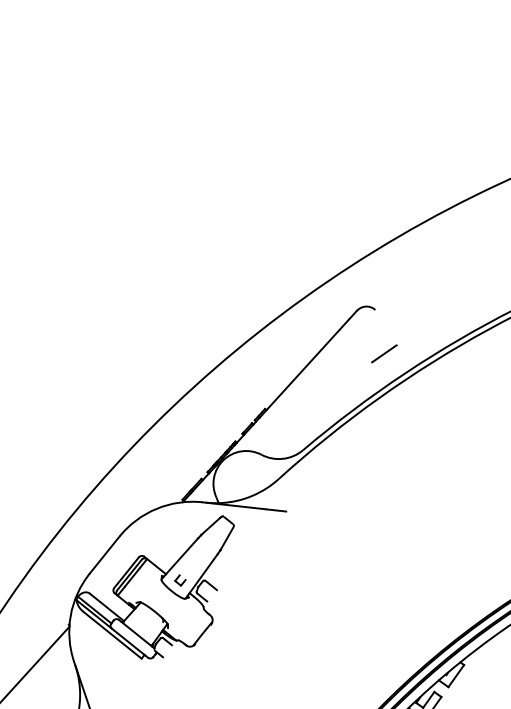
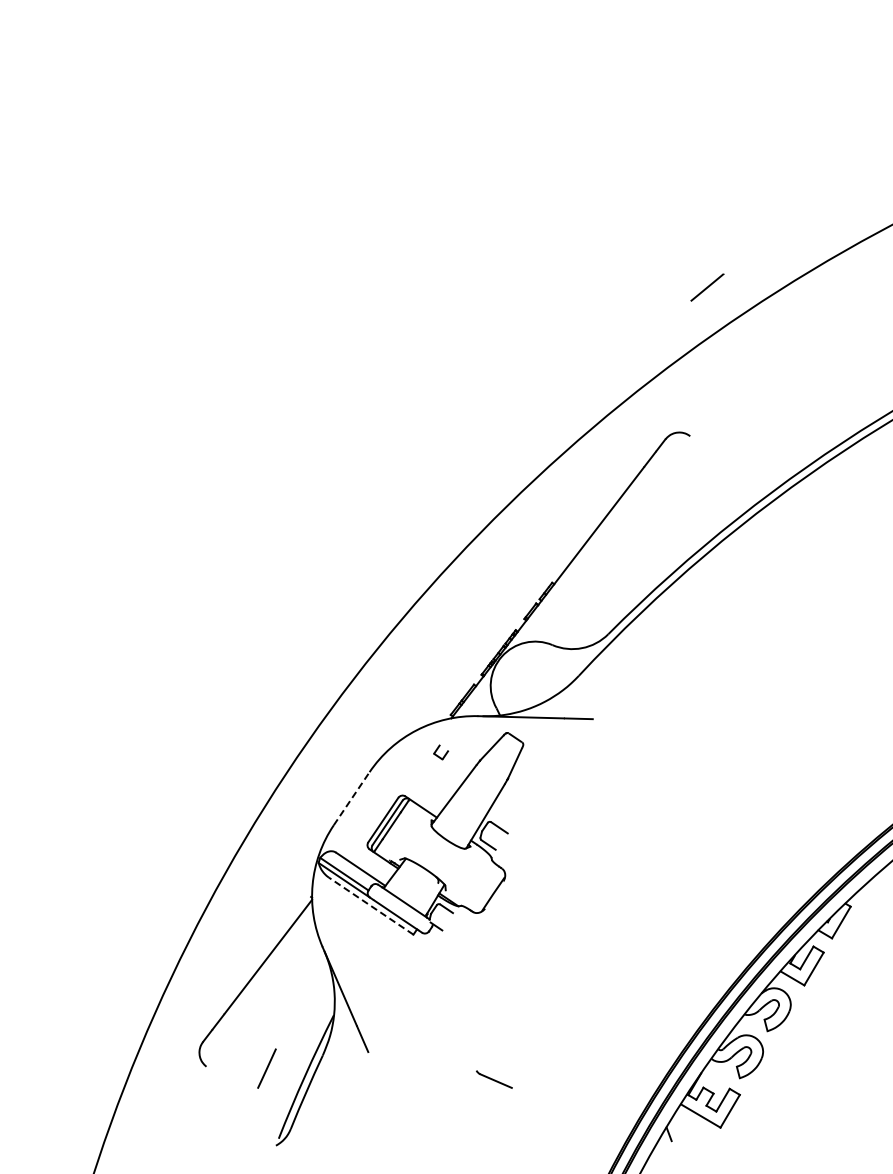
line: (384, 353) -> (707, 287), moved
line: (104, 554) -> (351, 798), solid -> dashed
part: (180, 580) -> (441, 752), moved
line: (111, 634) -> (370, 905), solid -> dashed

